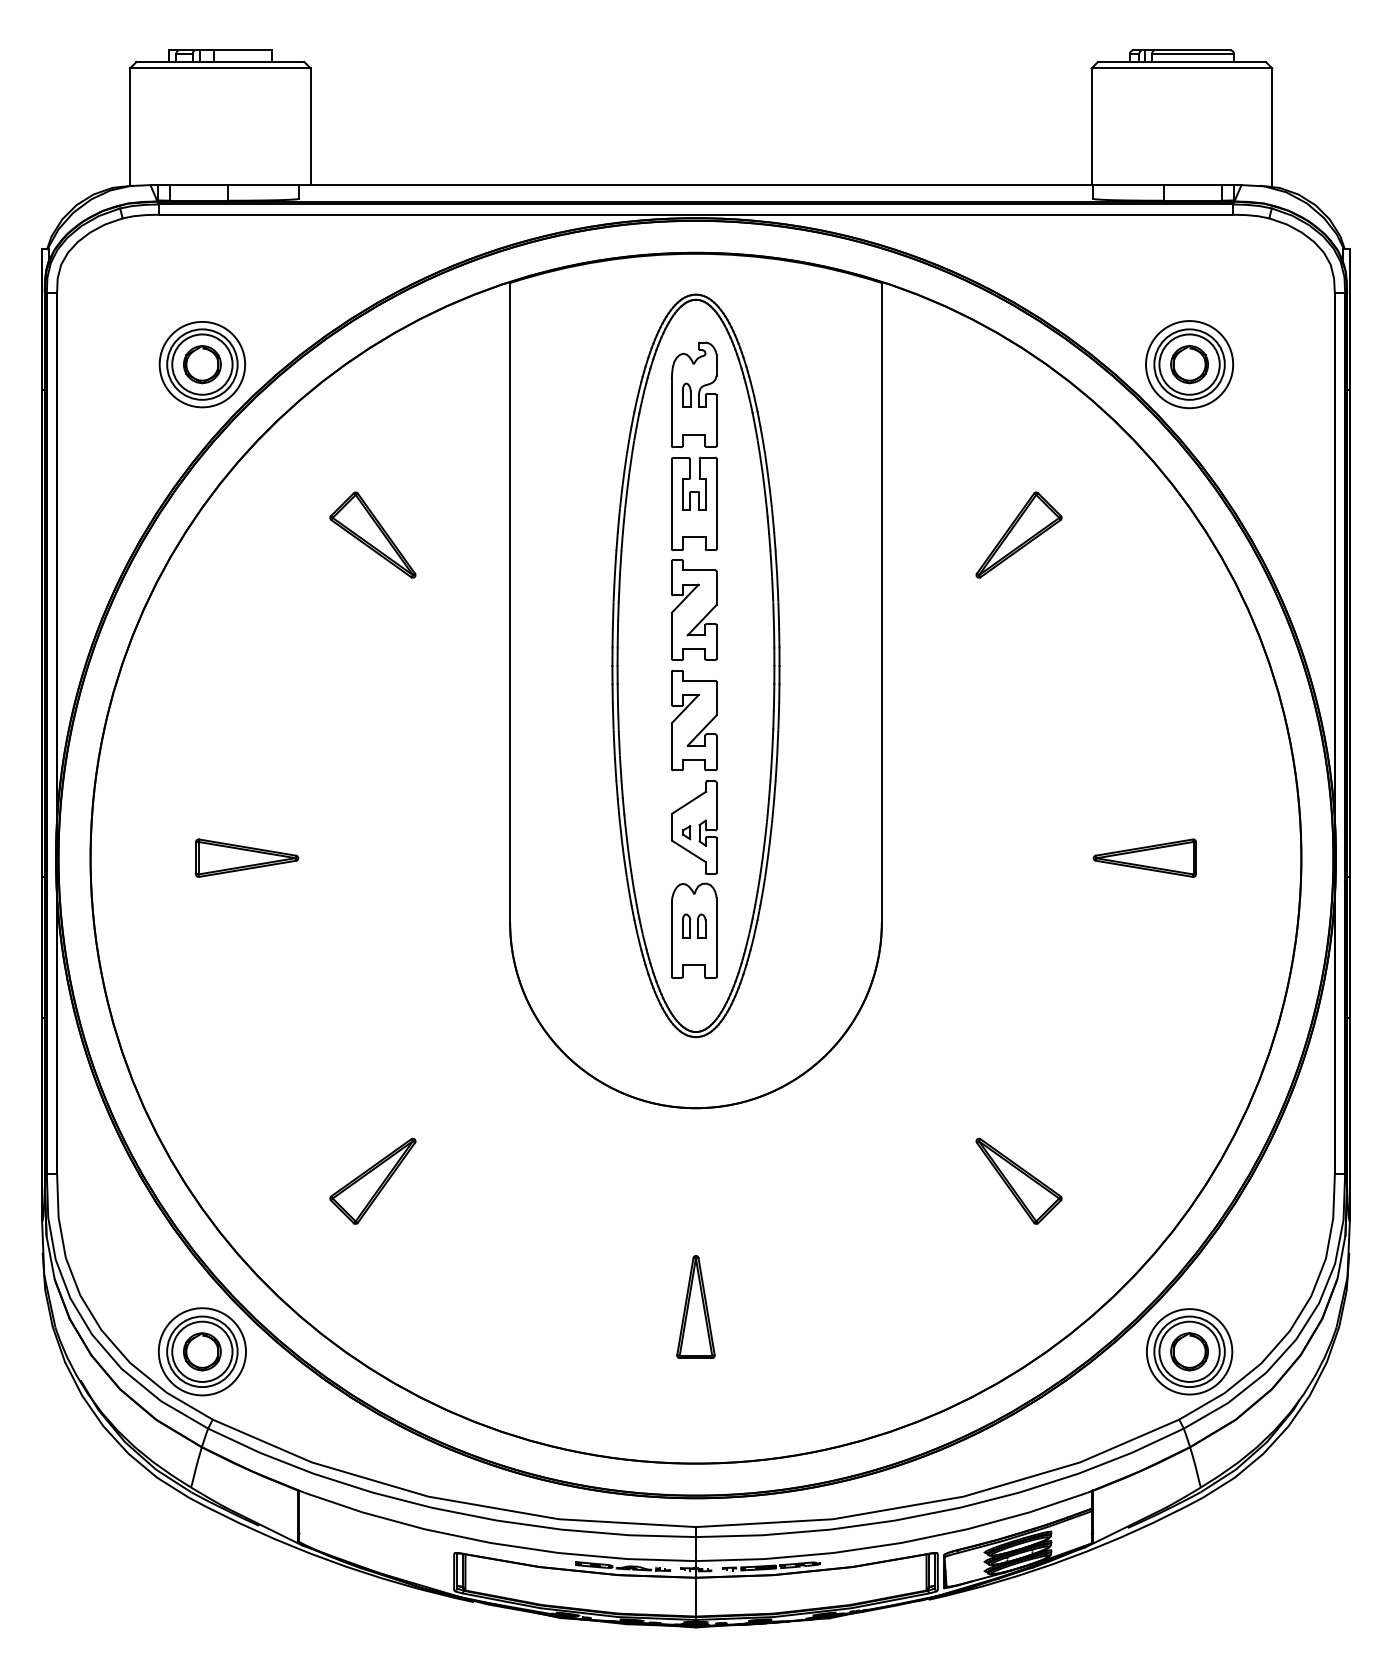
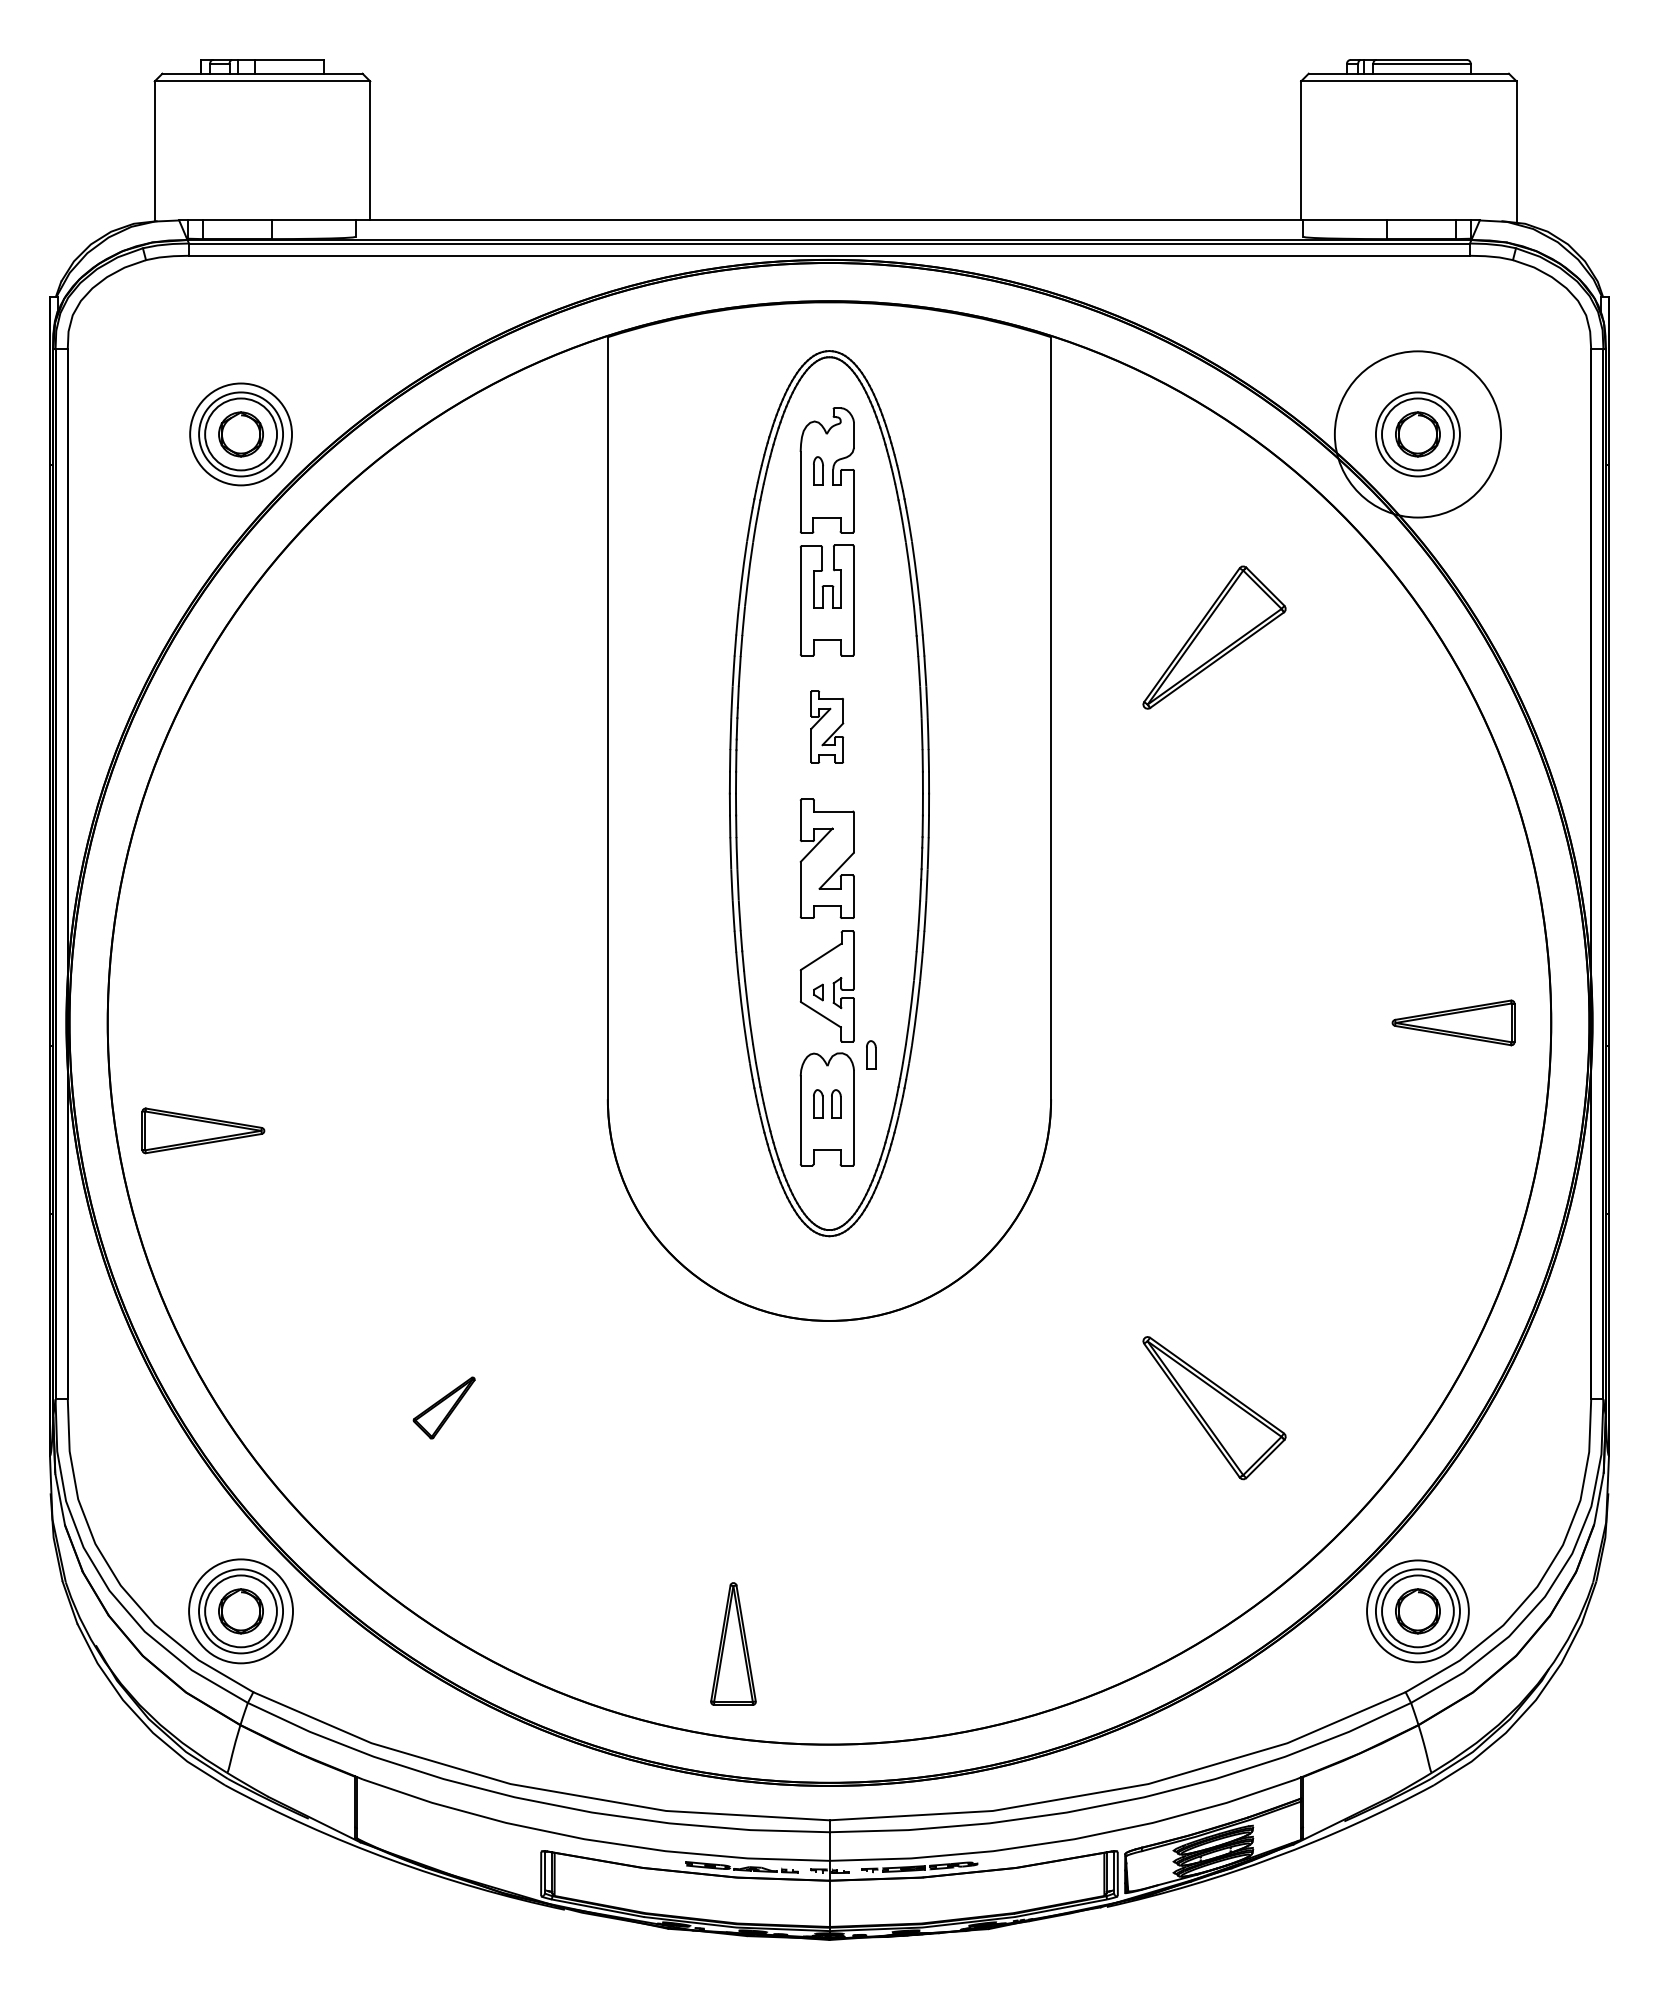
circle: (1189, 364) -> (1417, 434), size x1.6
part: (372, 534) -> (443, 637), removed
part: (1018, 534) -> (1214, 637), size x1.4
part: (693, 609) -> (826, 726), size x0.6
part: (247, 857) -> (203, 1130), moved
part: (1144, 857) -> (1453, 1022), moved
part: (731, 884) -> (871, 1054), added
part: (372, 1180) -> (443, 1407), size x0.6
part: (1018, 1180) -> (1214, 1407), size x1.4
part: (696, 1306) -> (733, 1643), moved

